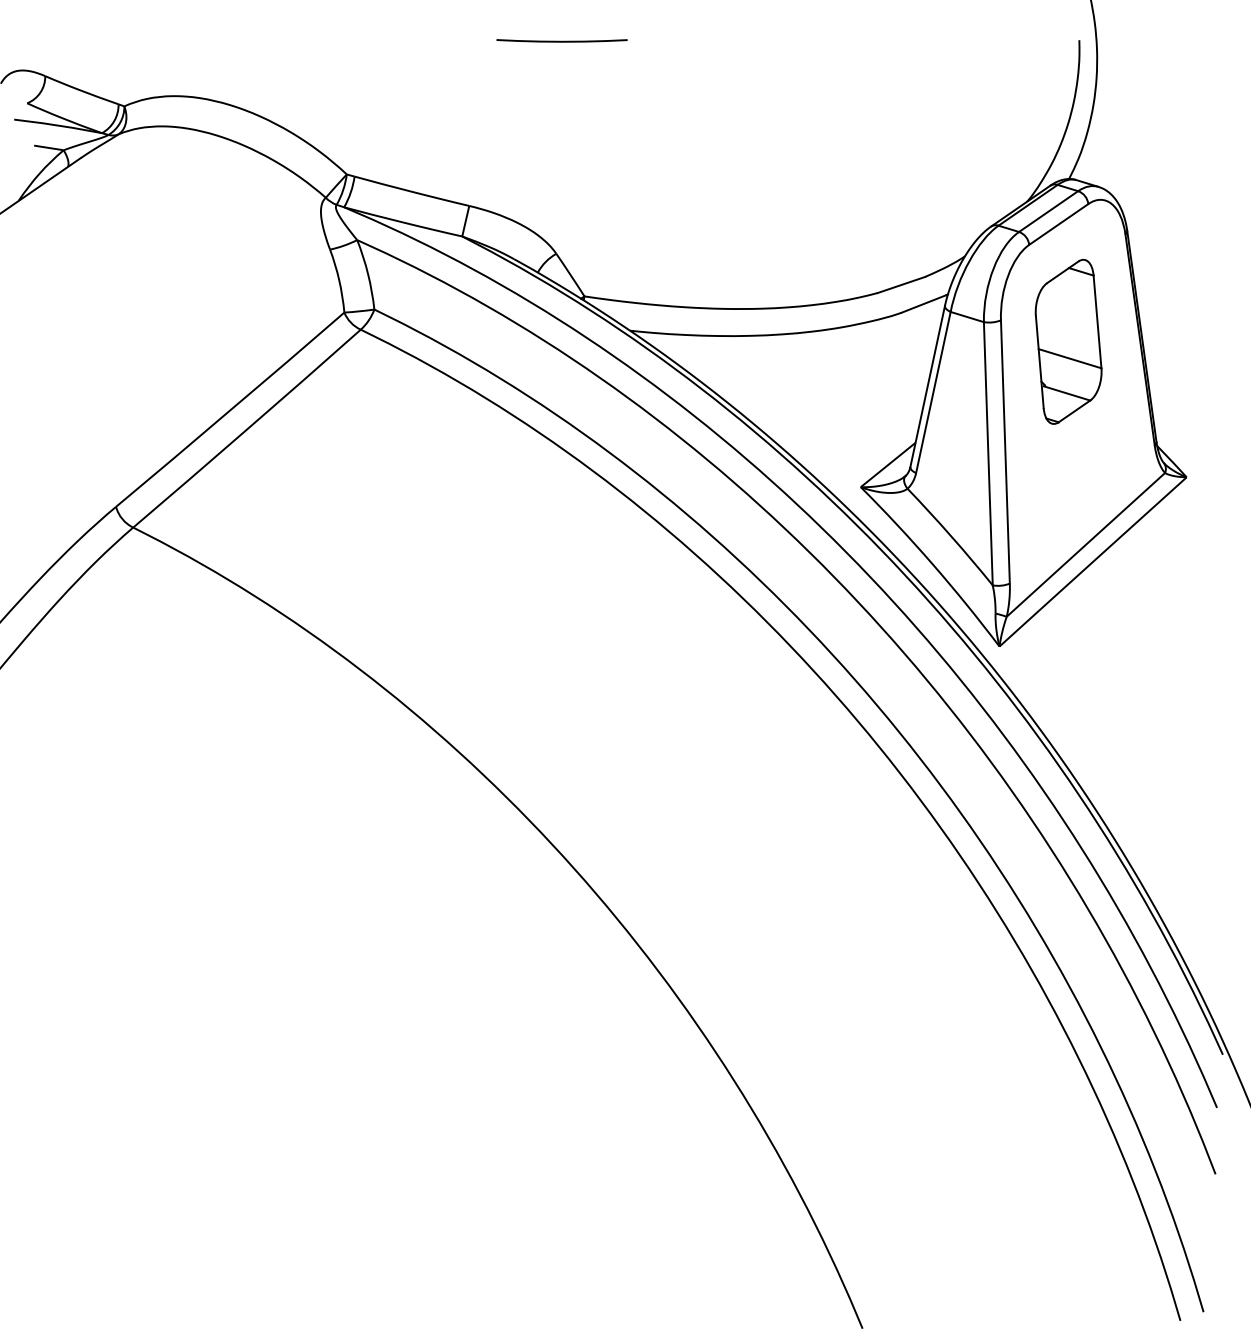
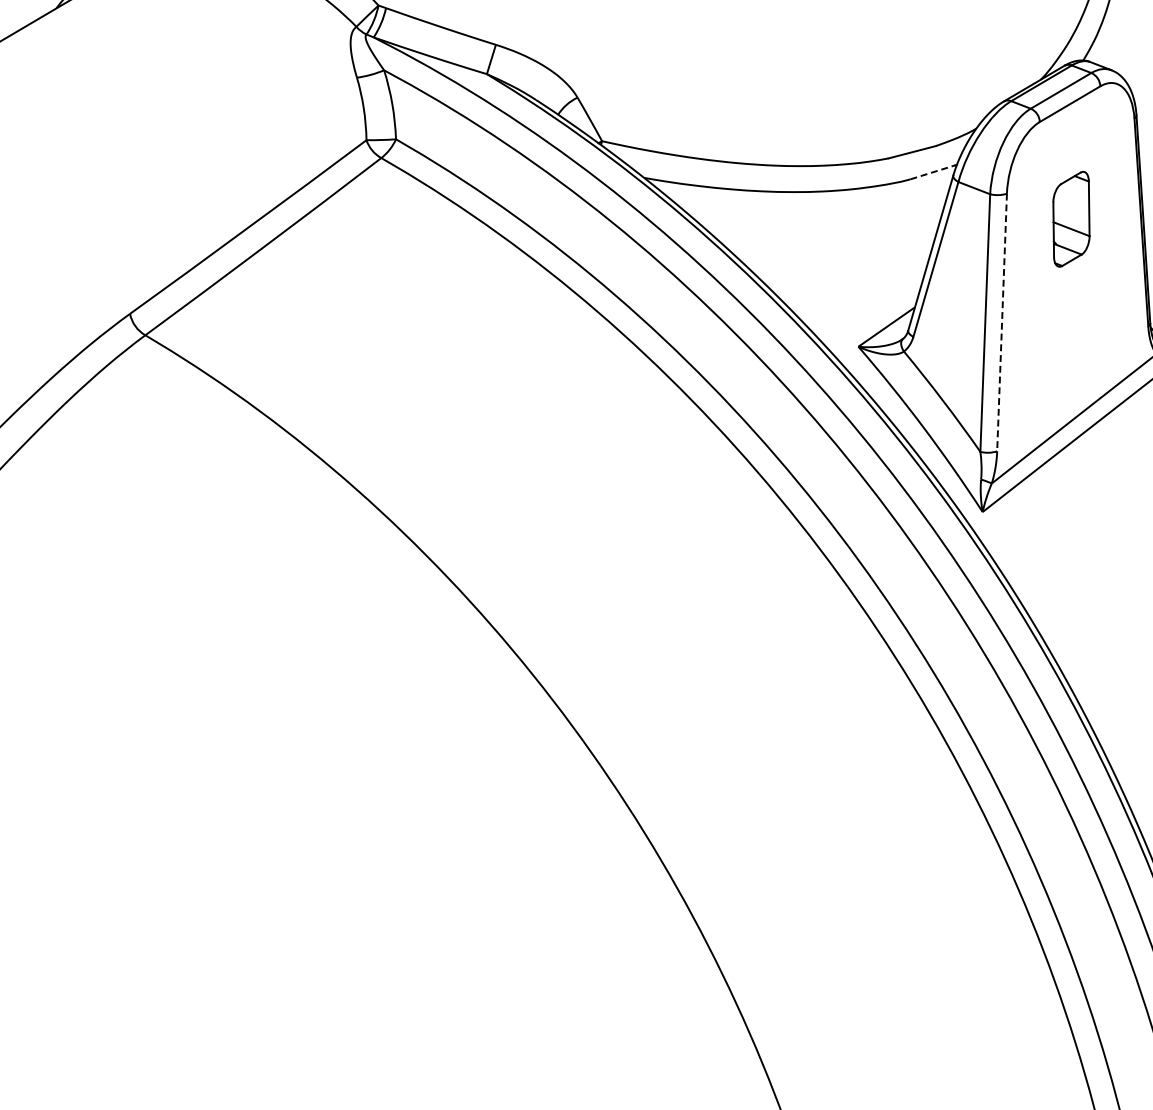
line: (924, 303) -> (933, 171), solid -> dashed
part: (1068, 341) -> (1071, 219), size x0.6
line: (1005, 452) -> (1002, 323), solid -> dashed

